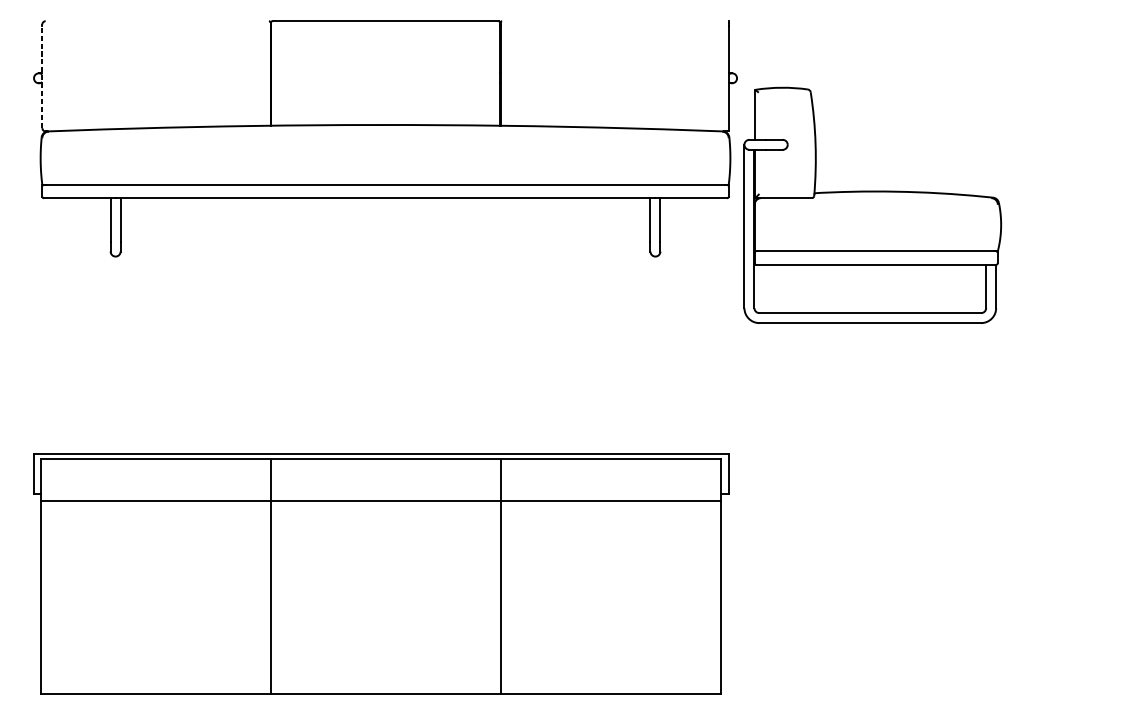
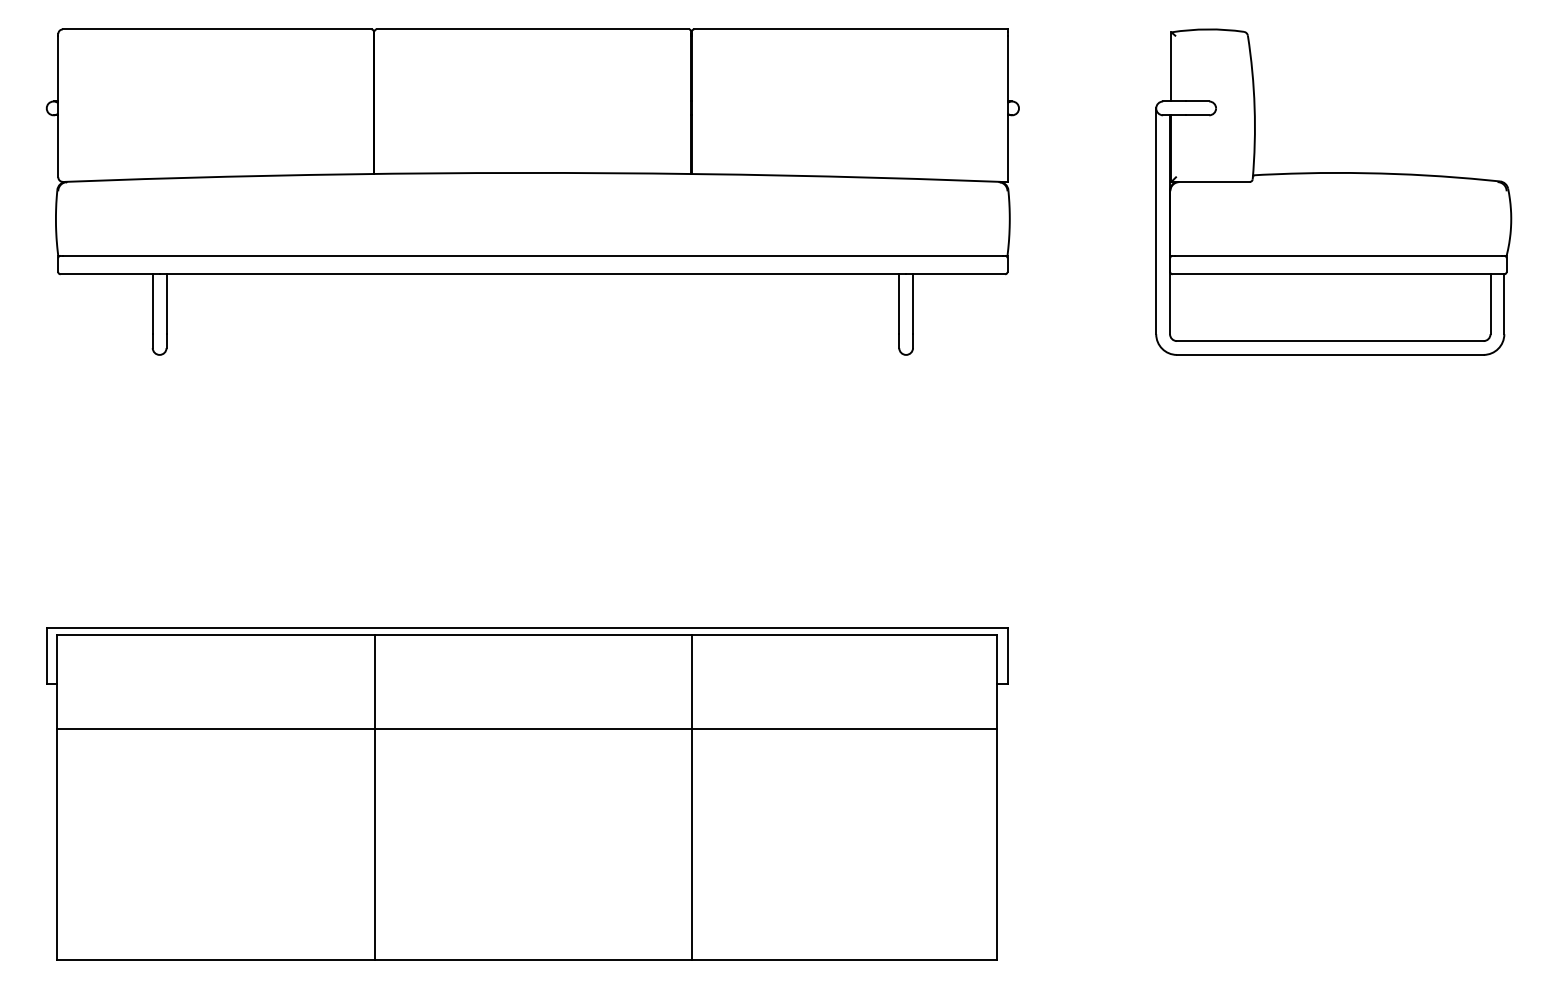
line: (156, 21) -> (216, 29), added
line: (615, 21) -> (850, 29), added
line: (42, 76) -> (58, 106), dashed -> solid
part: (872, 204) -> (1333, 191), moved
line: (381, 501) -> (527, 729), moved

